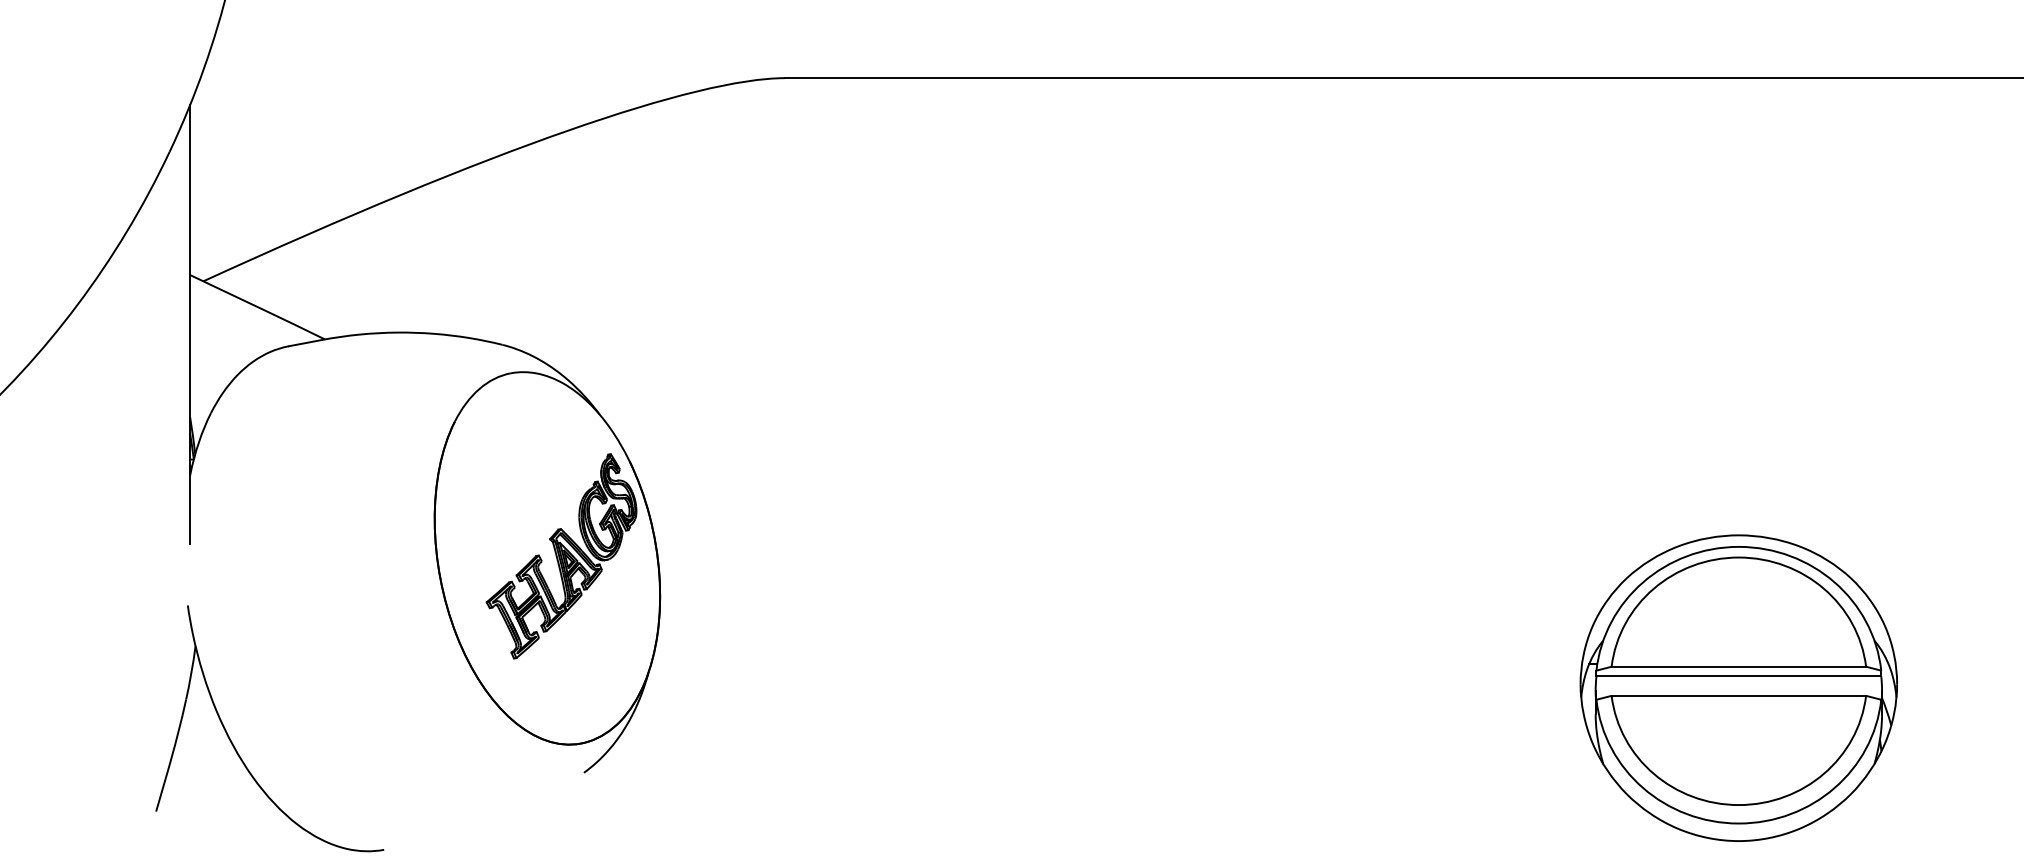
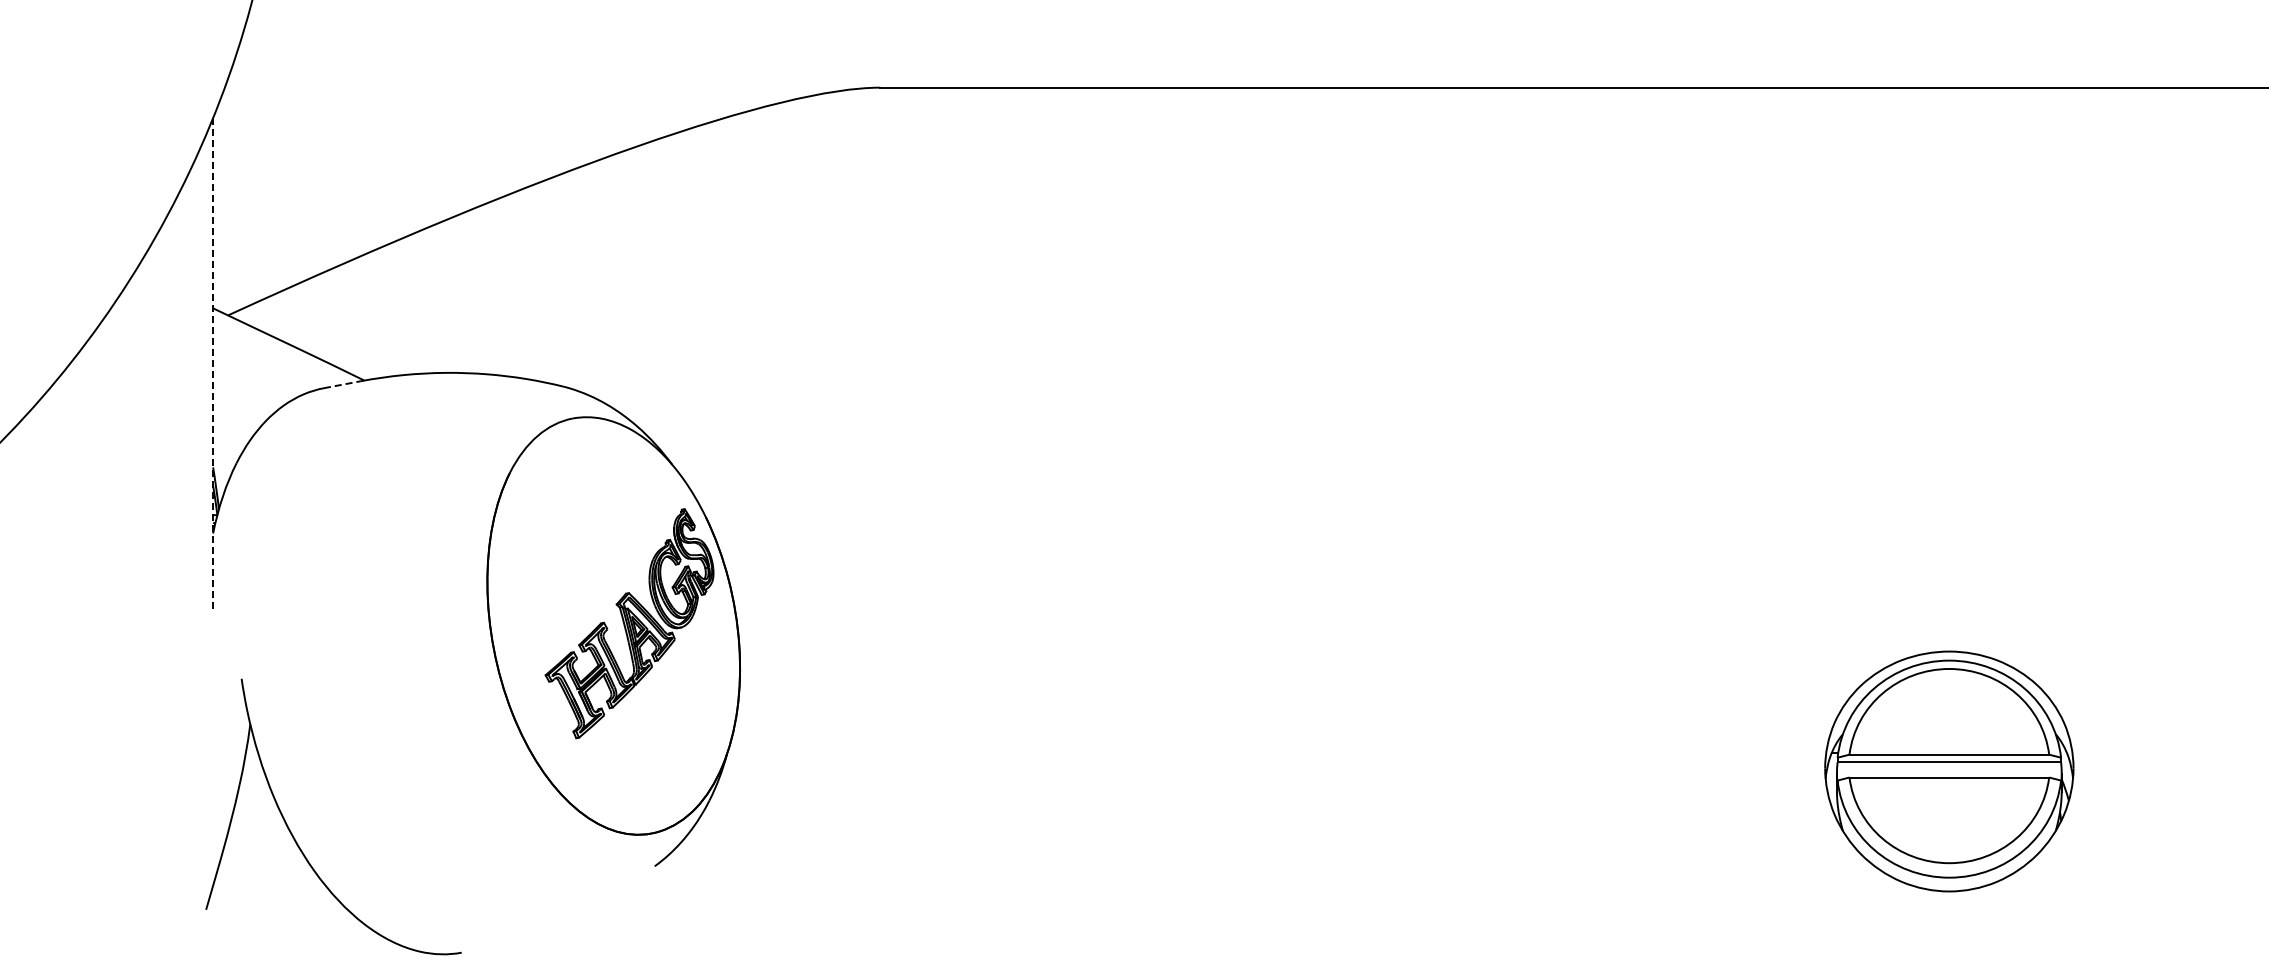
line: (190, 324) -> (213, 363), solid -> dashed
line: (305, 342) -> (342, 384), solid -> dashed
part: (1739, 688) -> (1949, 771), size x0.7
part: (235, 747) -> (295, 838), moved

